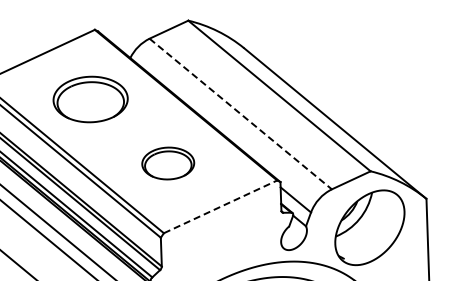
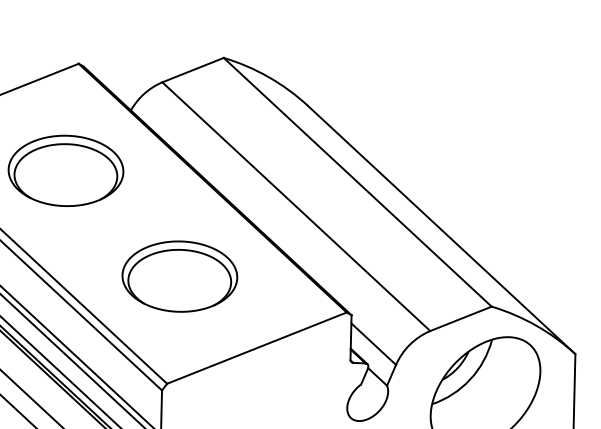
line: (241, 114) -> (297, 207), dashed -> solid
part: (168, 163) -> (180, 276), size x1.43
line: (221, 206) -> (258, 347), dashed -> solid

